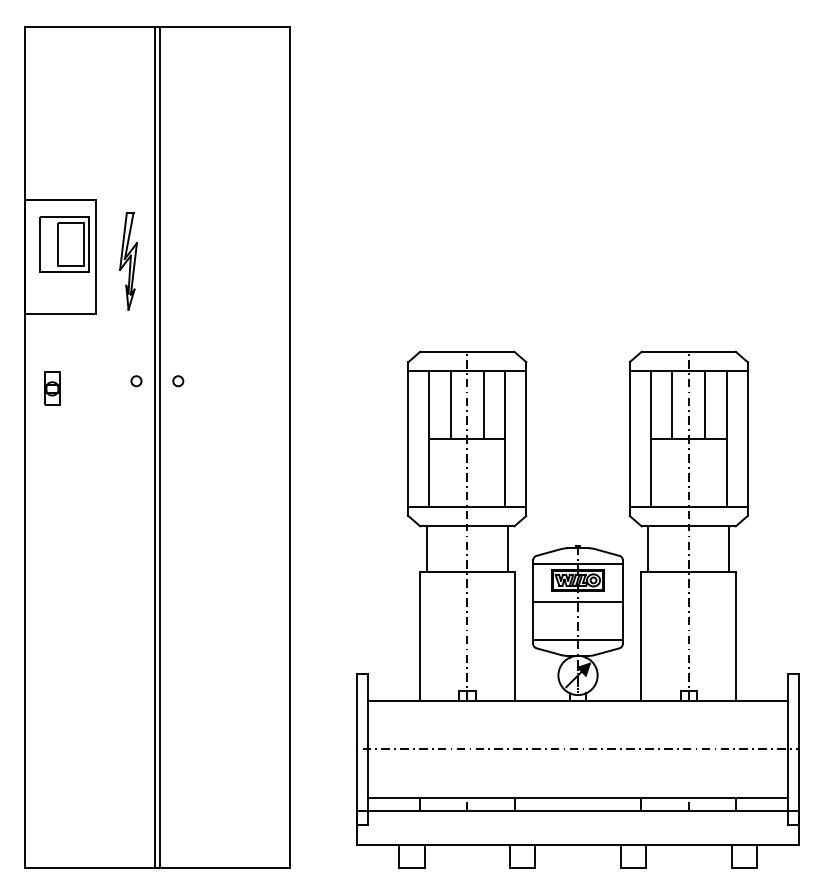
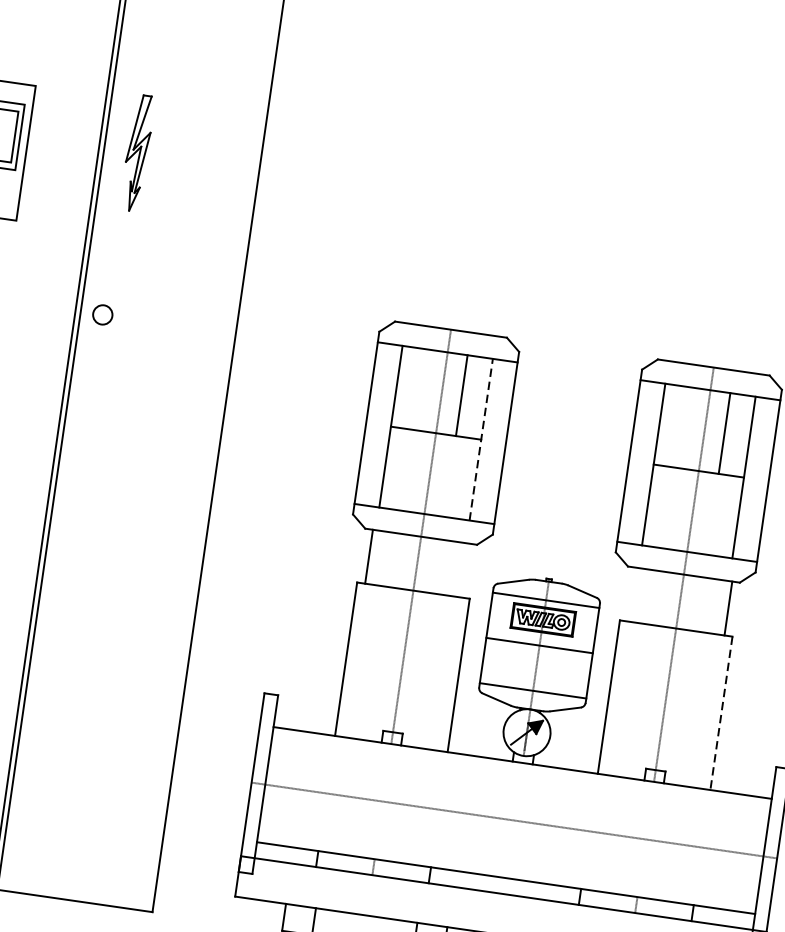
part: (128, 261) -> (137, 153), moved
circle: (136, 381) -> (53, 308), removed
circle: (178, 381) -> (103, 315), size x1.6
line: (450, 404) -> (422, 389), removed
line: (672, 404) -> (685, 427), removed
line: (505, 438) -> (481, 439), solid -> dashed
line: (508, 548) -> (466, 570), removed
line: (648, 548) -> (632, 594), removed
line: (736, 636) -> (721, 713), solid -> dashed

